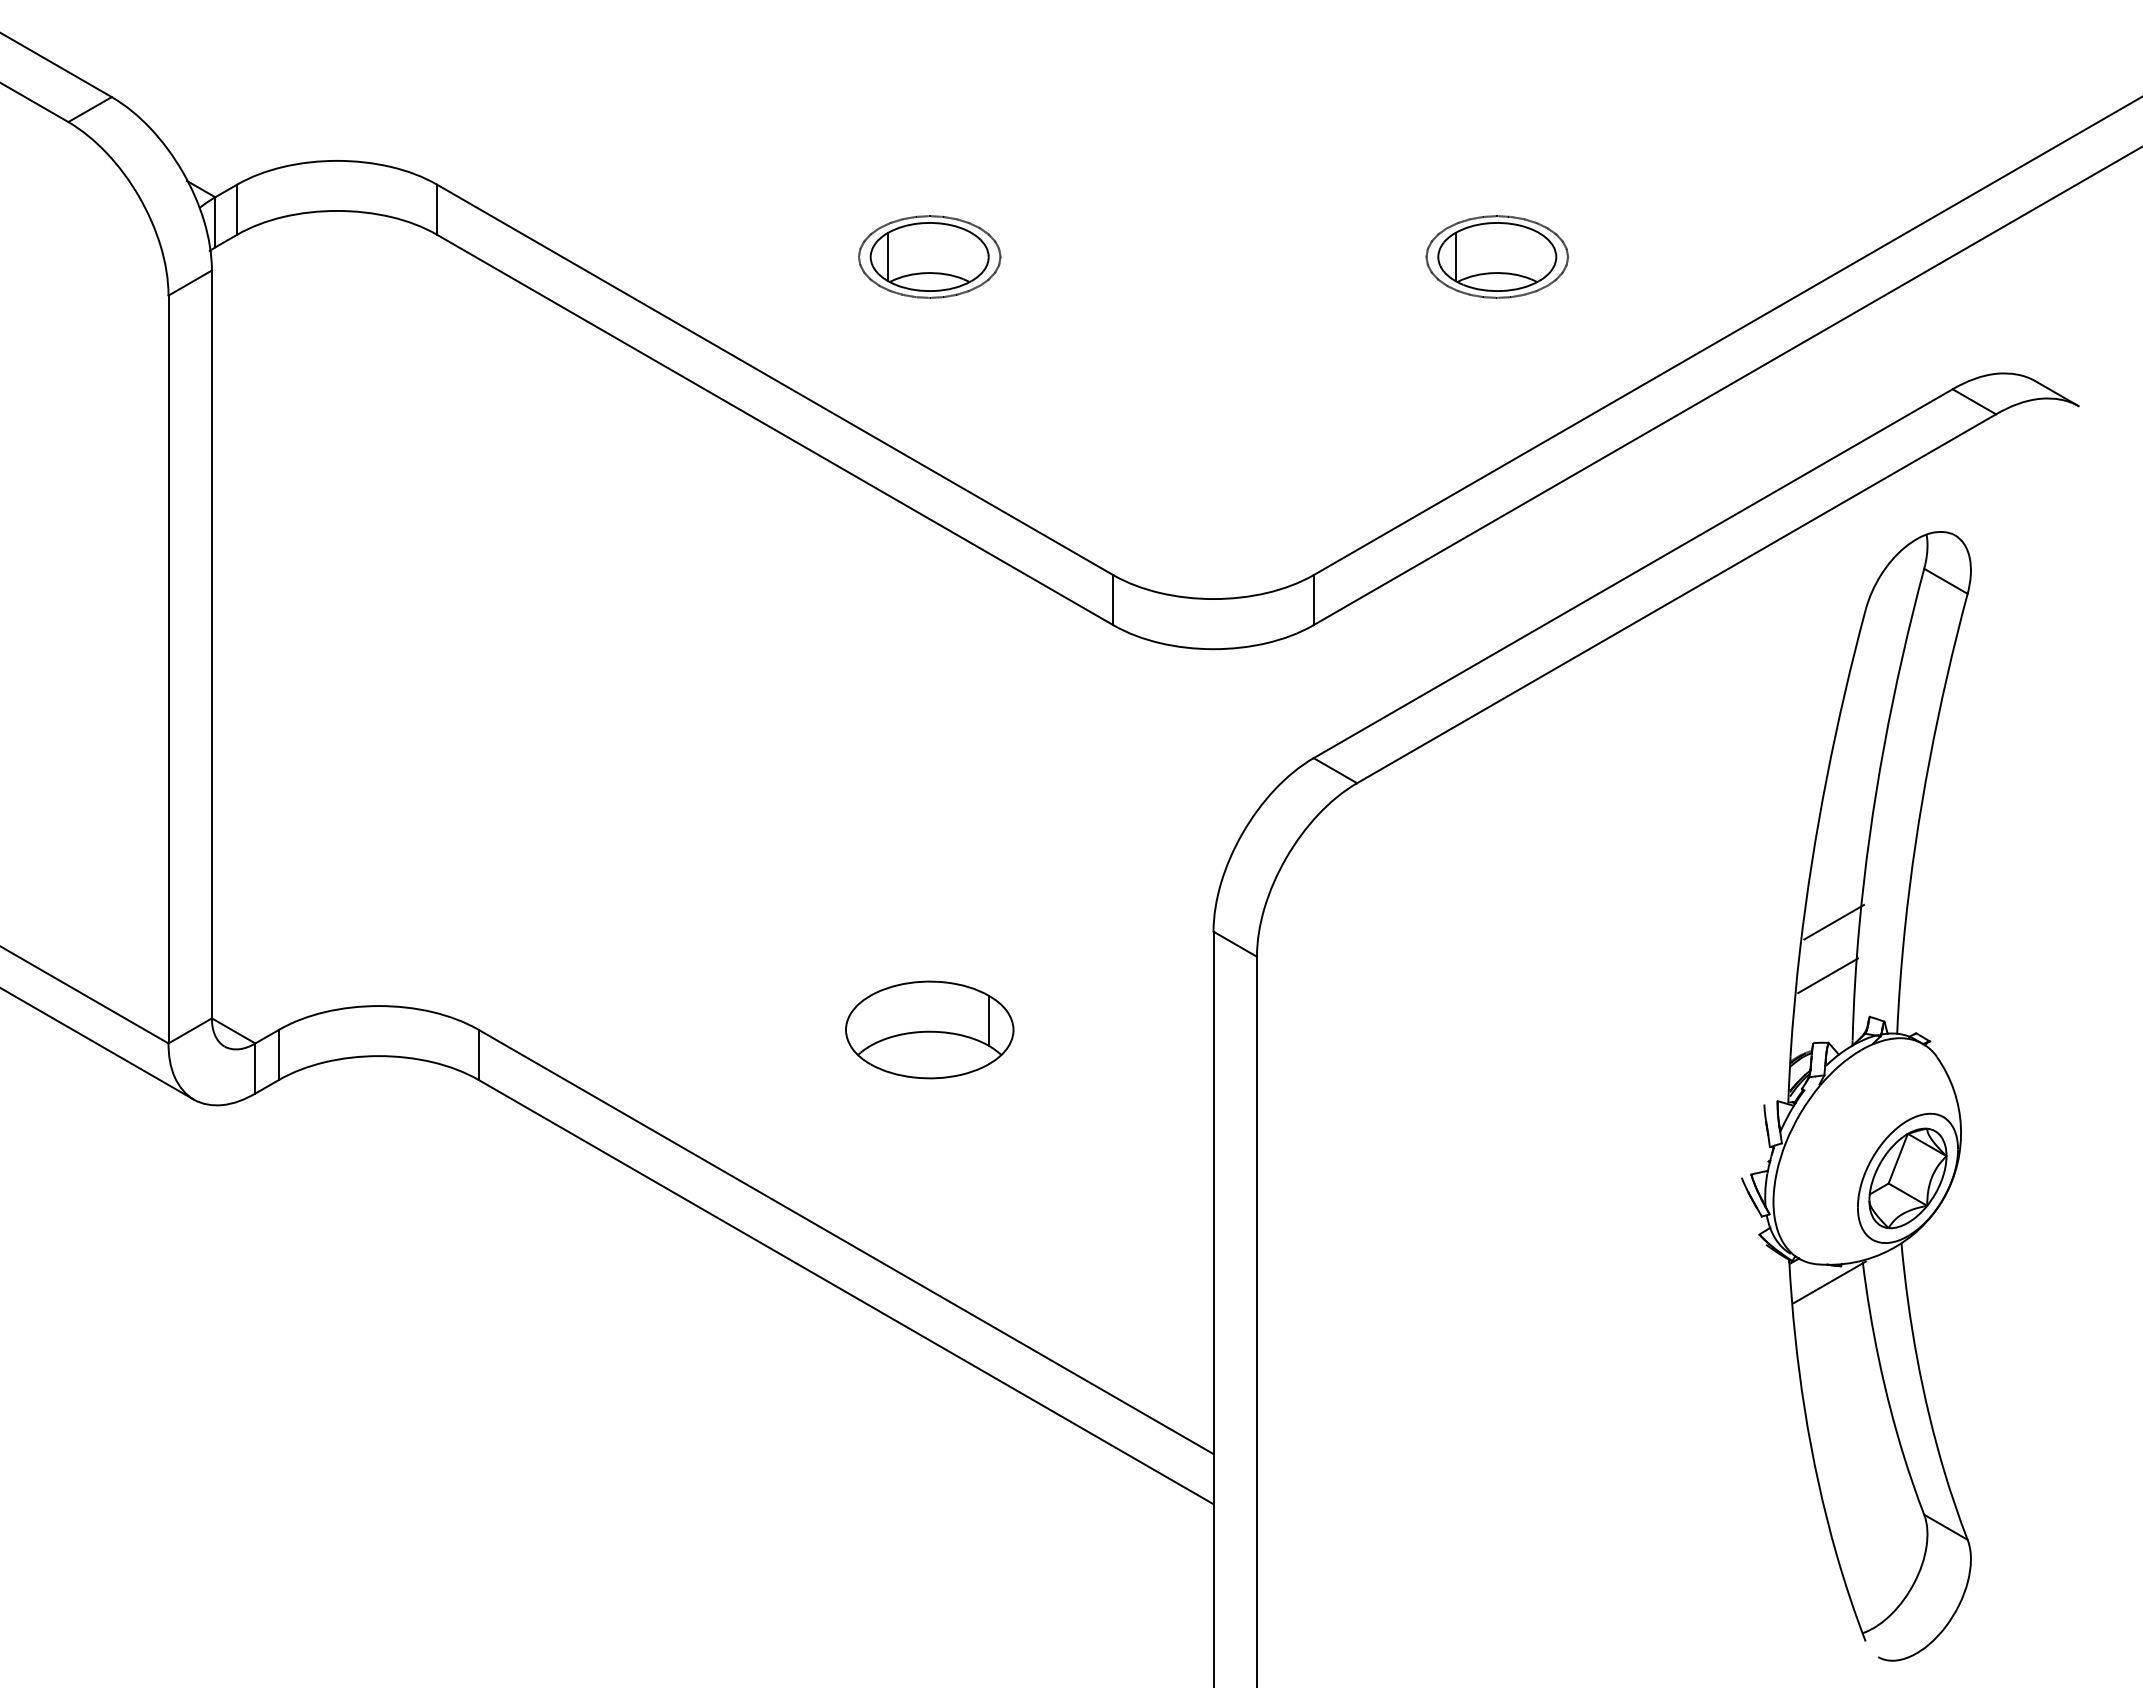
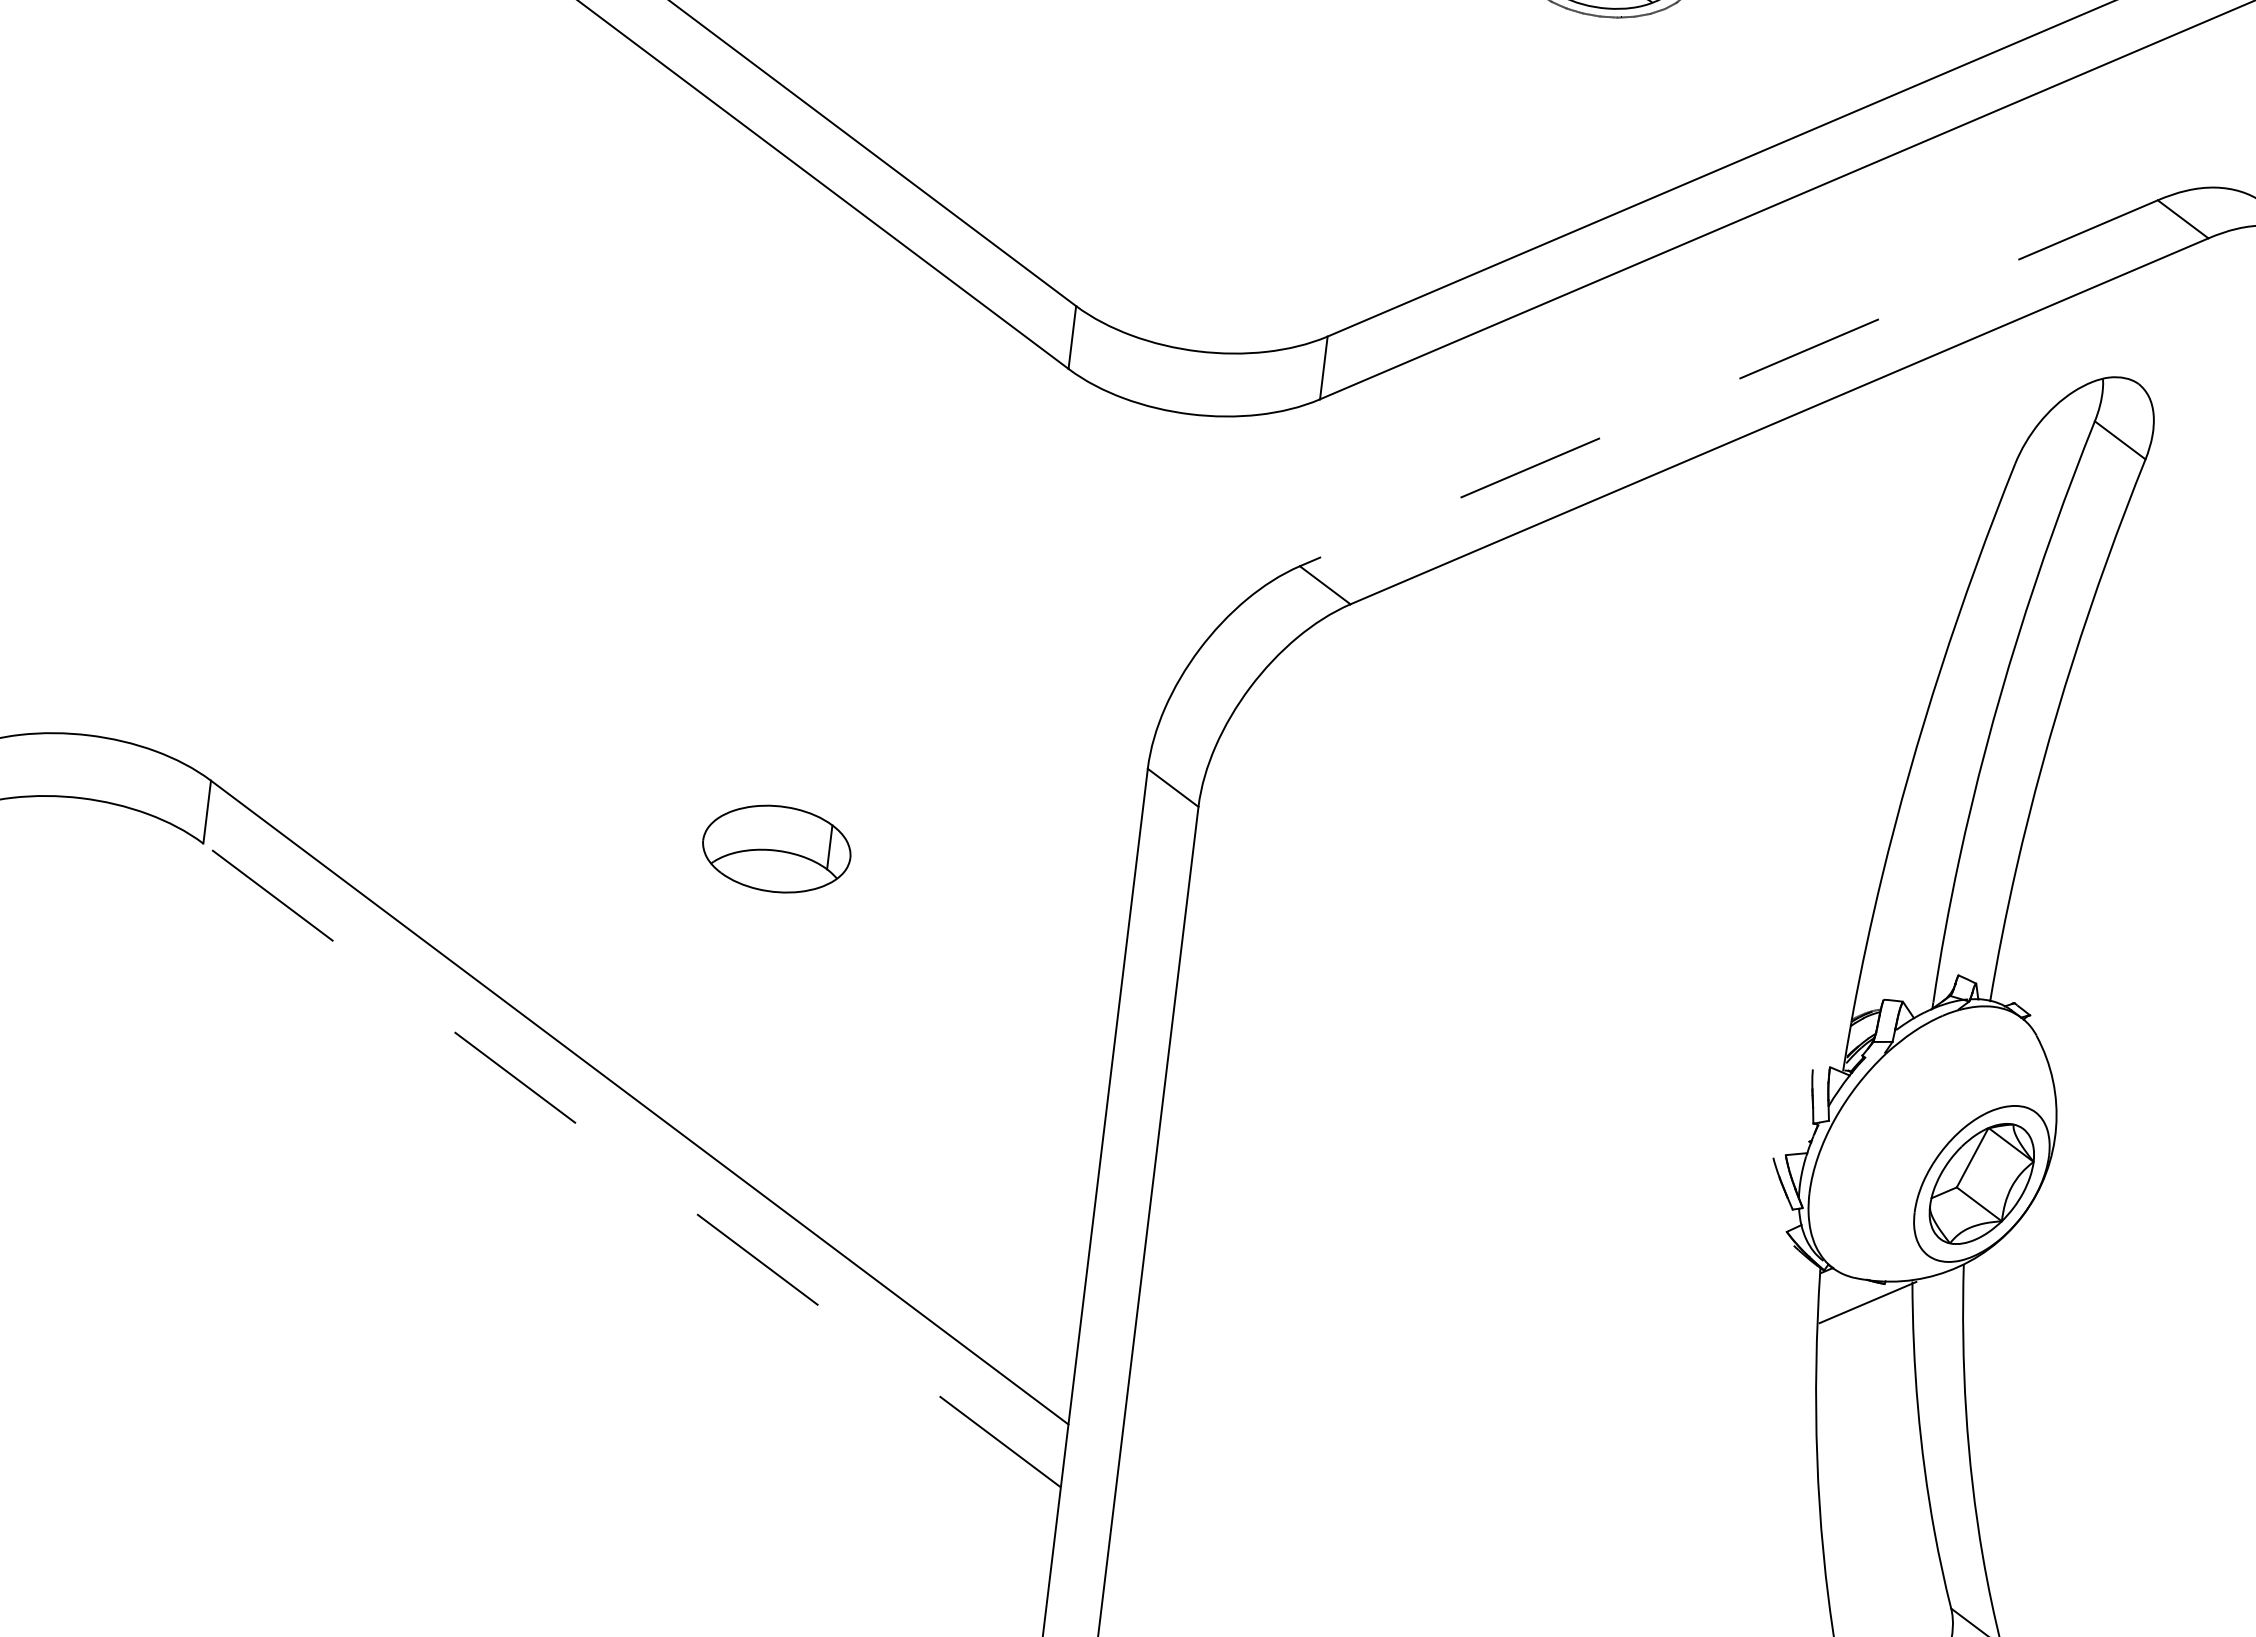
line: (1633, 573) -> (1729, 383), solid -> dashed
line: (1834, 921) -> (1928, 850), removed
line: (1827, 975) -> (1911, 917), removed
part: (929, 1029) -> (776, 848), size x0.7
line: (845, 1291) -> (631, 1164), solid -> dashed

